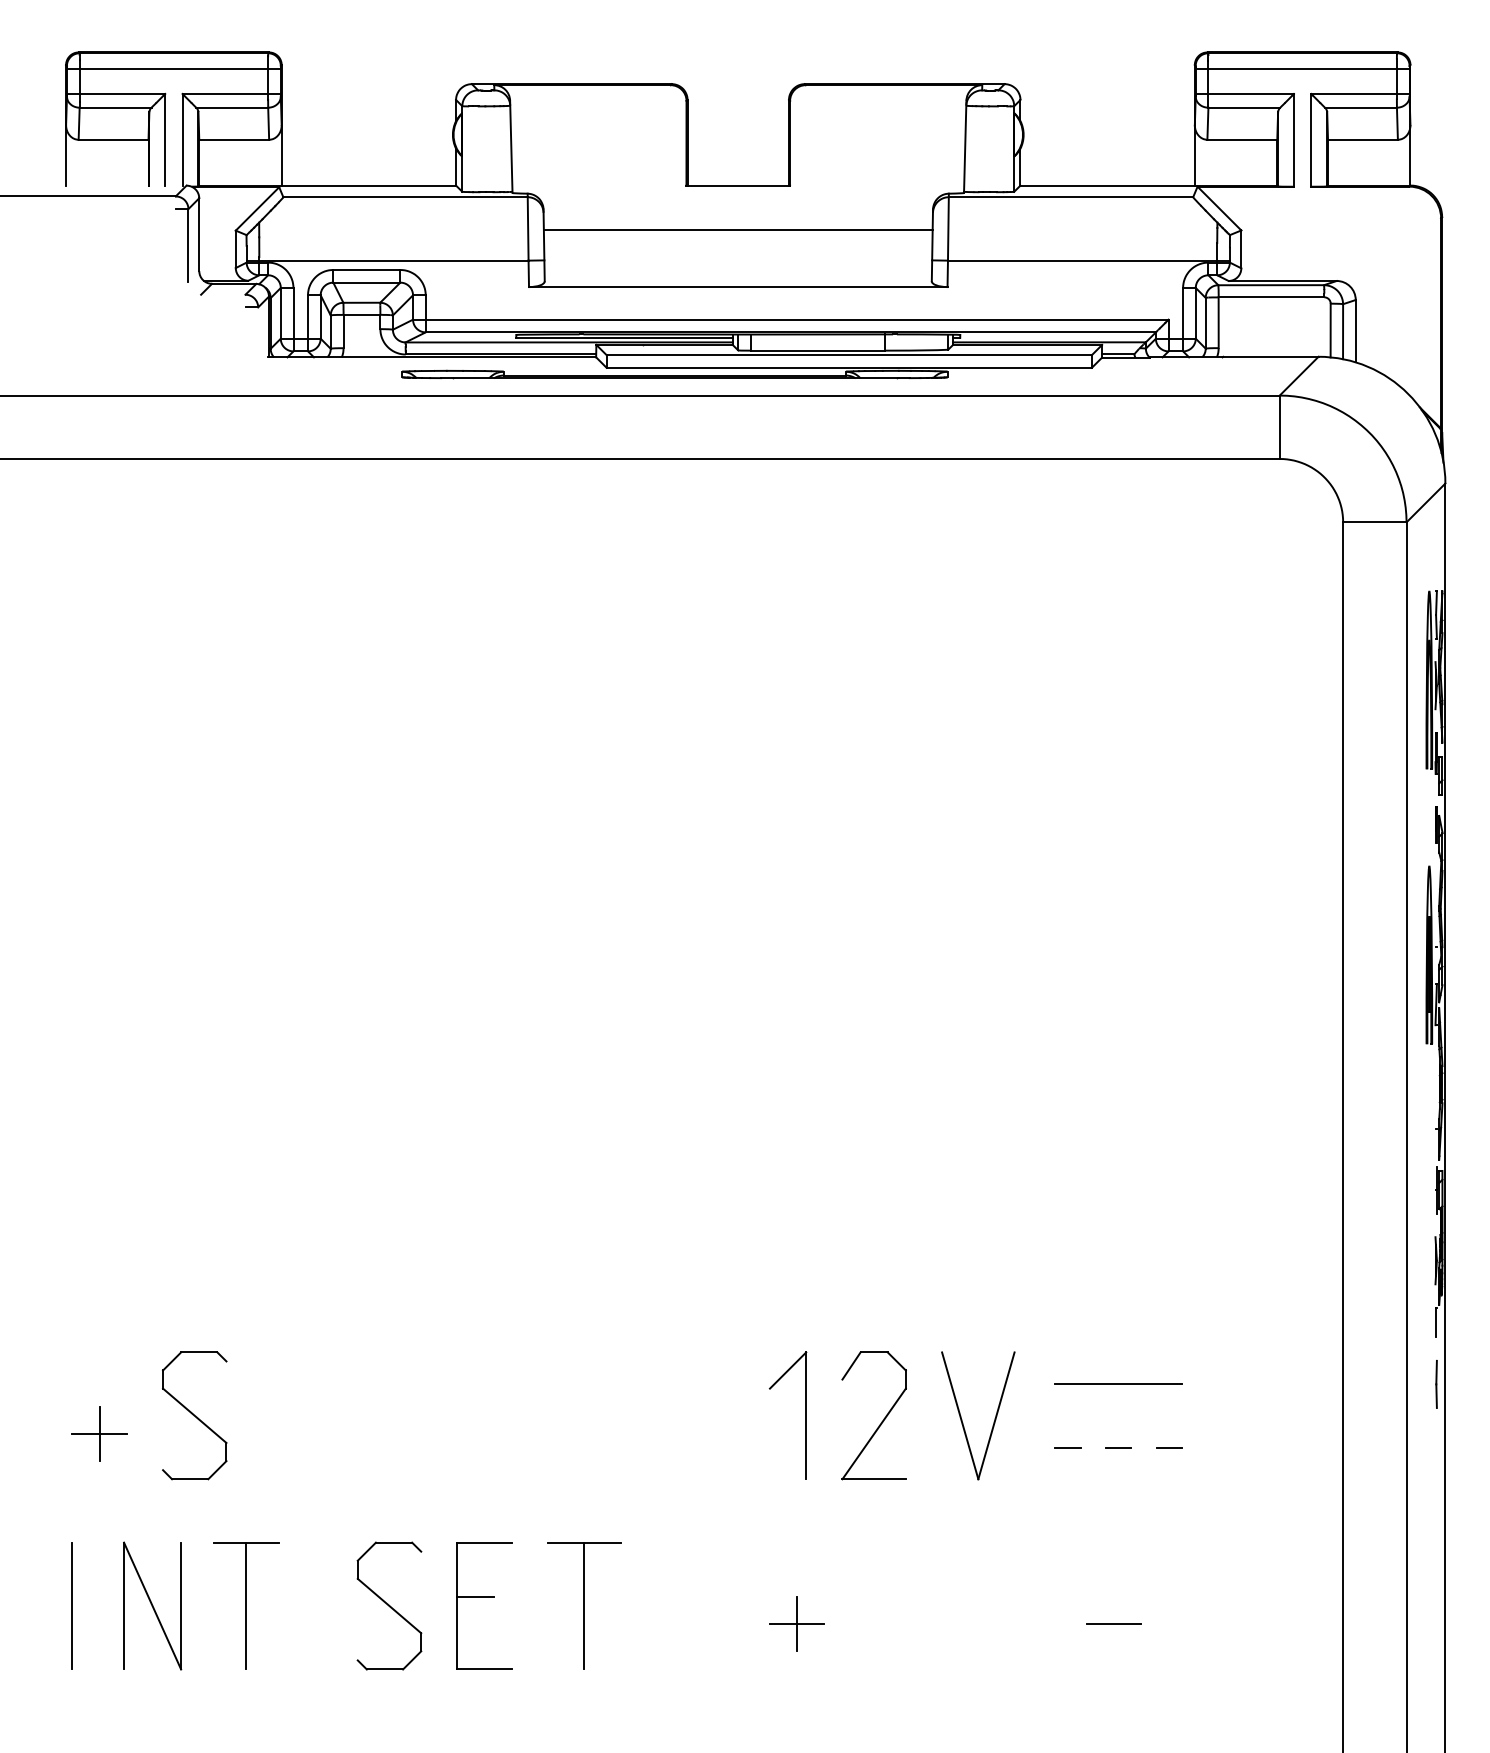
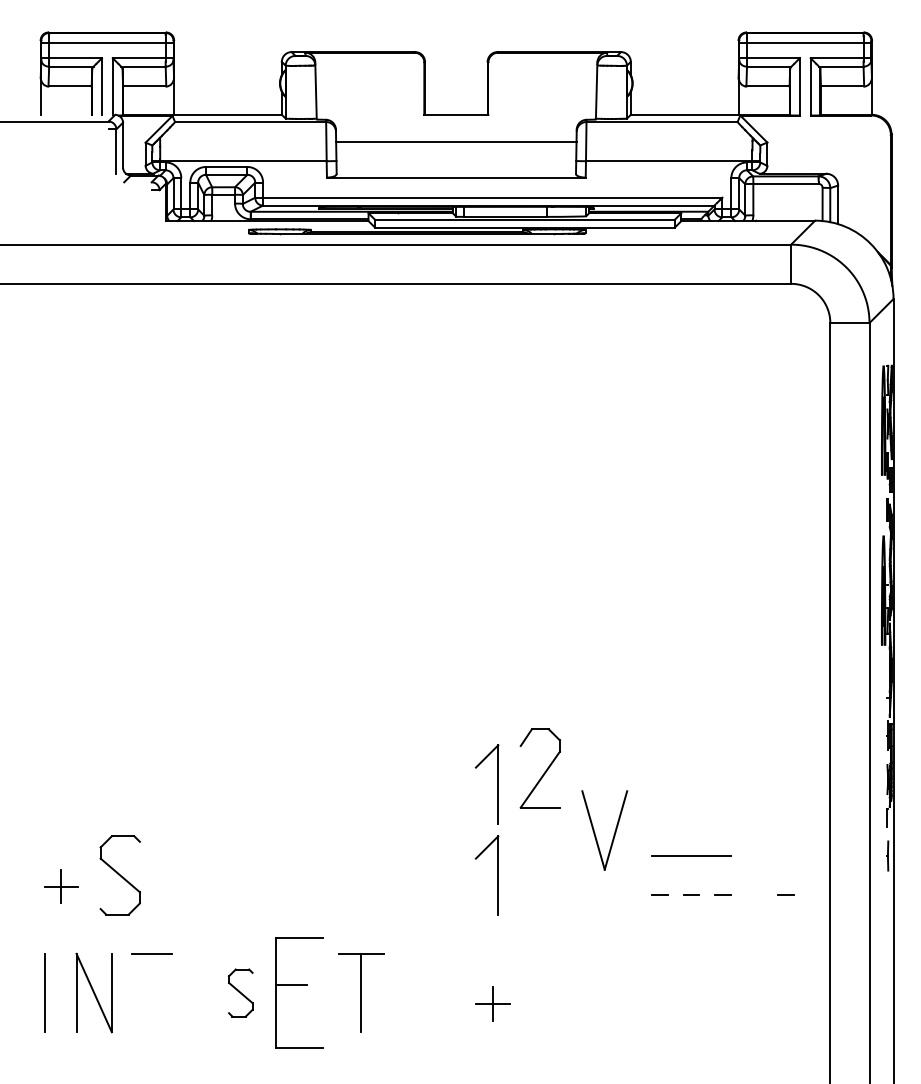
part: (804, 1268) -> (497, 784), added
part: (872, 1415) -> (539, 768), moved
part: (963, 1419) -> (595, 832), moved
line: (1270, 1446) -> (785, 894), added
line: (246, 1605) -> (152, 992), removed
part: (389, 1605) -> (240, 992), size x0.6
part: (484, 1605) -> (299, 992), size x1.4
line: (1113, 1624) -> (688, 1004), removed

